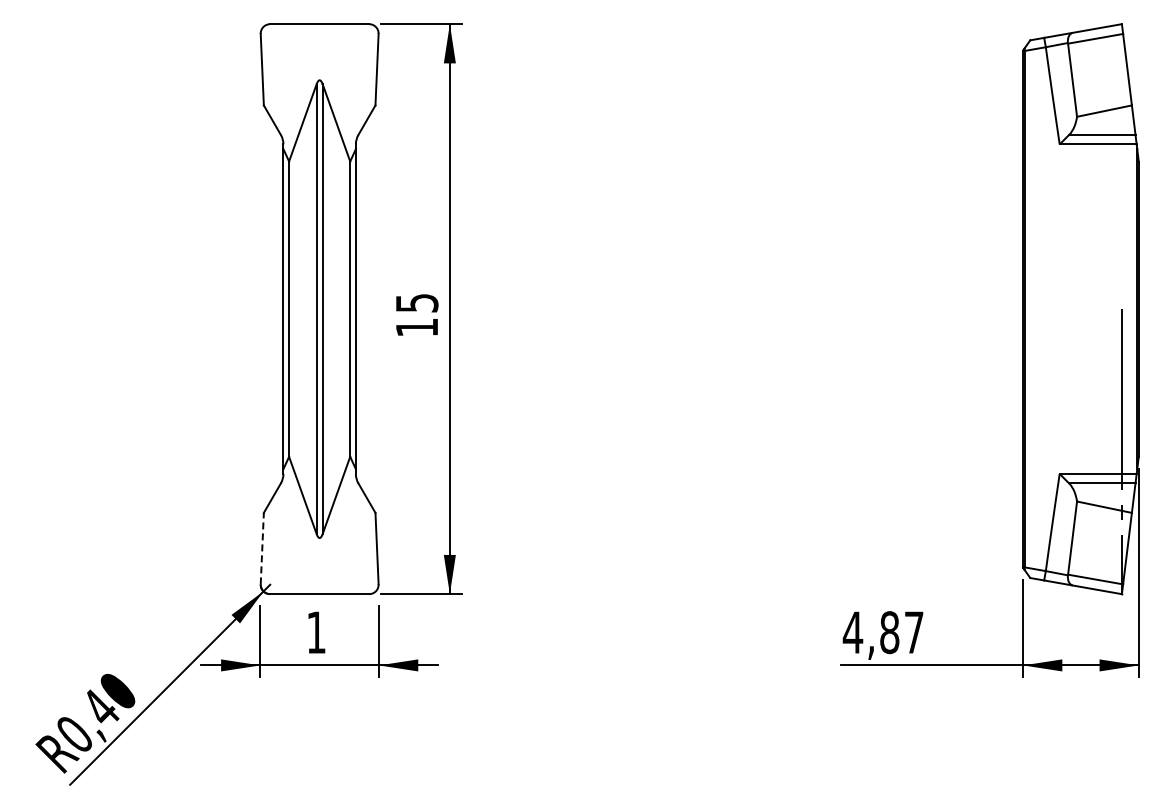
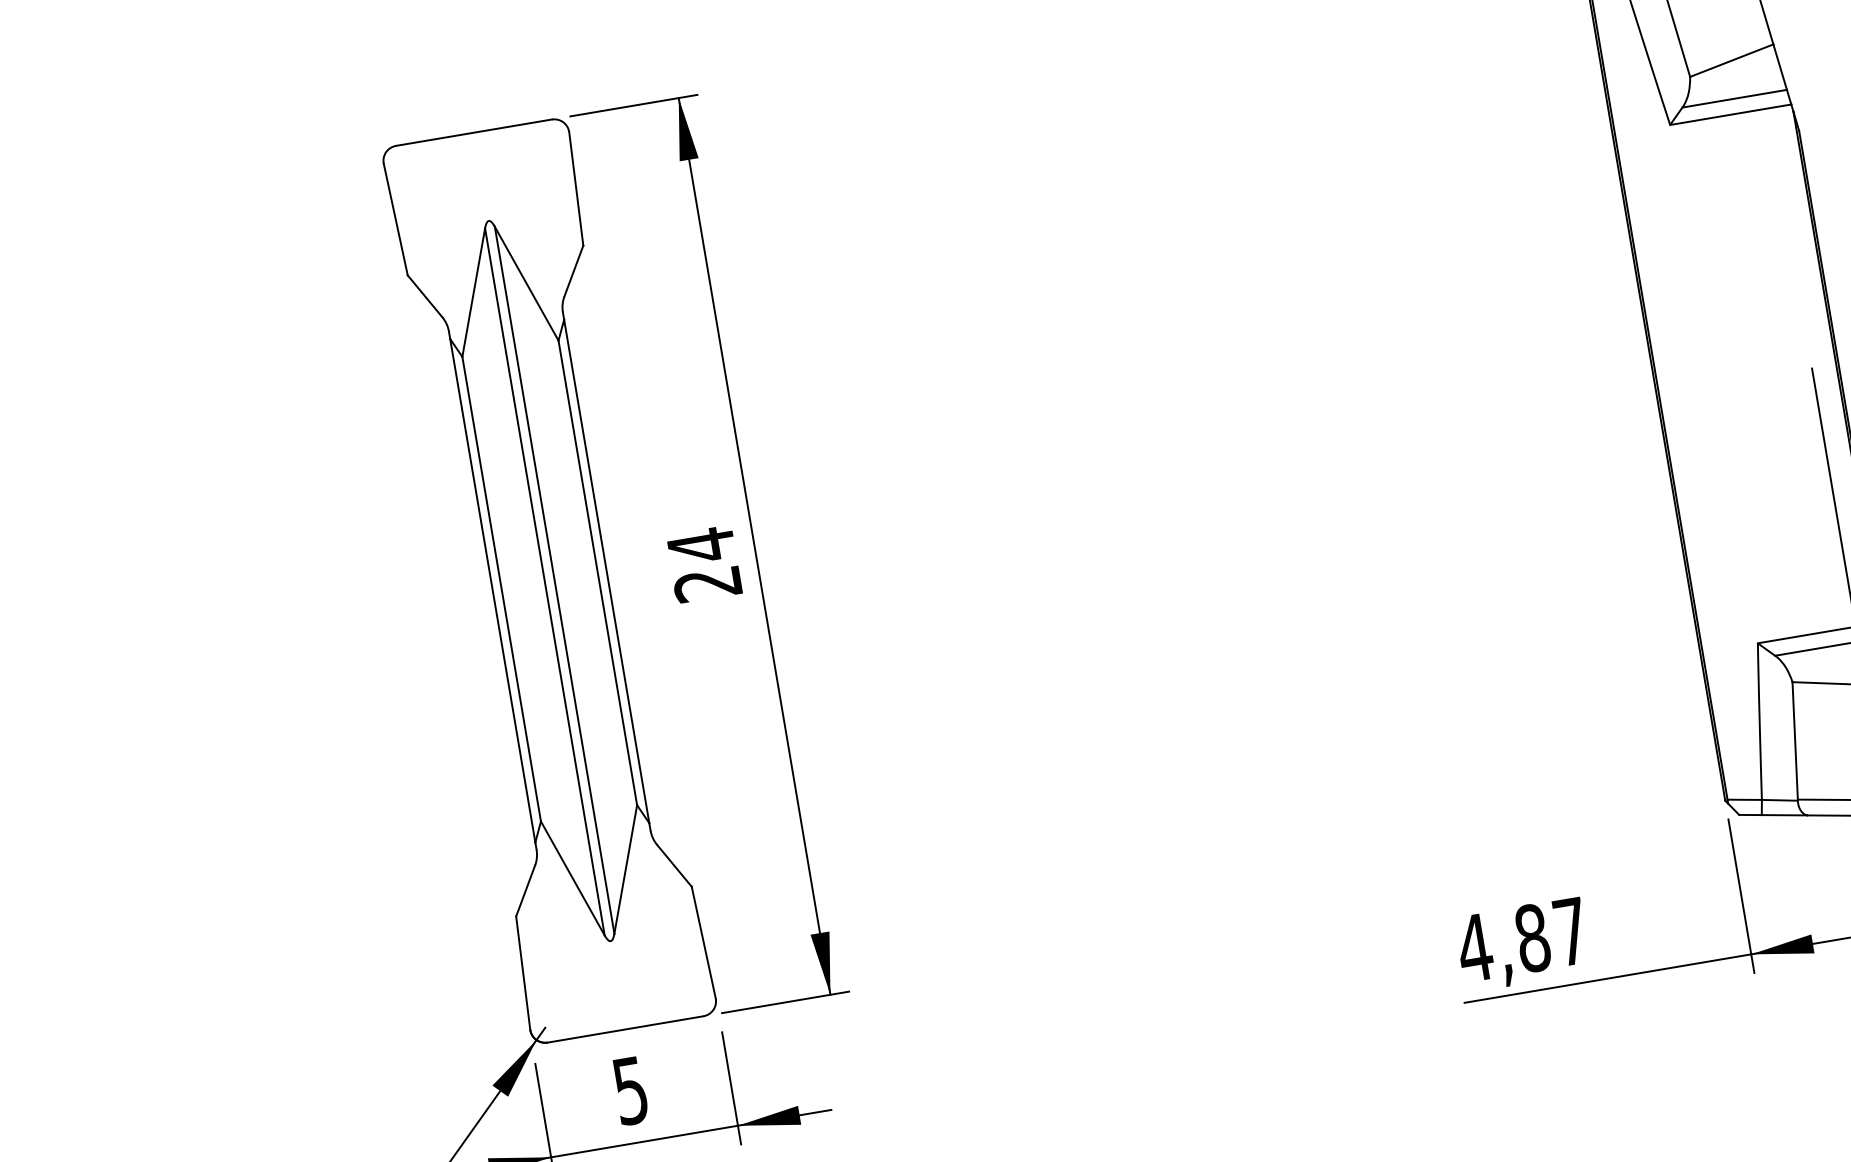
text: (416, 314) -> (703, 563), 15 -> 24
line: (262, 548) -> (523, 972), dashed -> solid
text: (316, 632) -> (630, 1090), 1 -> 5

